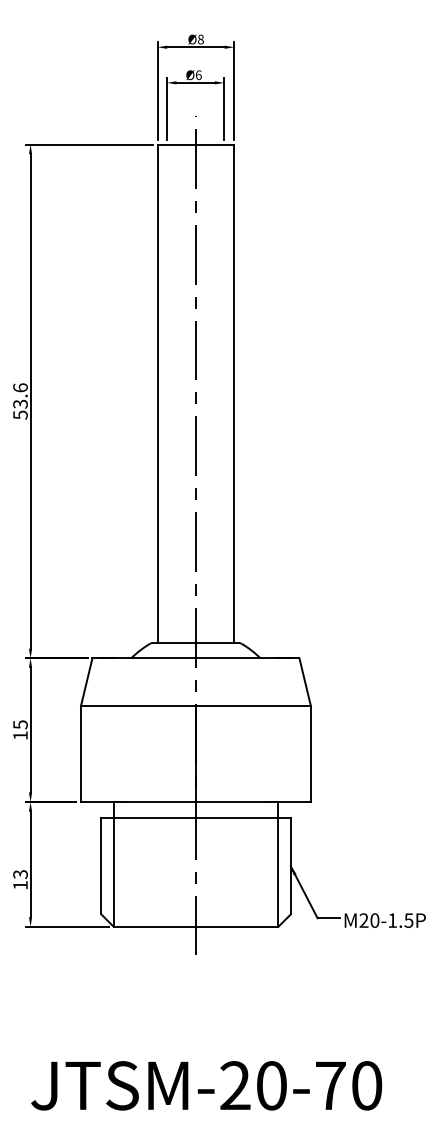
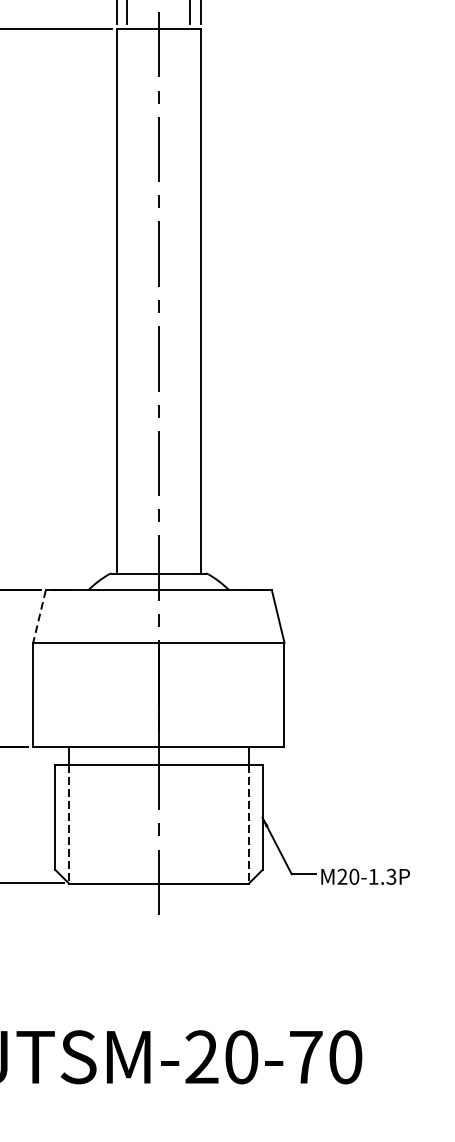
line: (86, 682) -> (39, 616), solid -> dashed
line: (113, 873) -> (68, 825), solid -> dashed
line: (278, 873) -> (249, 825), solid -> dashed
text: (409, 920) -> (392, 876), M20-1.5P -> M20-1.3P

